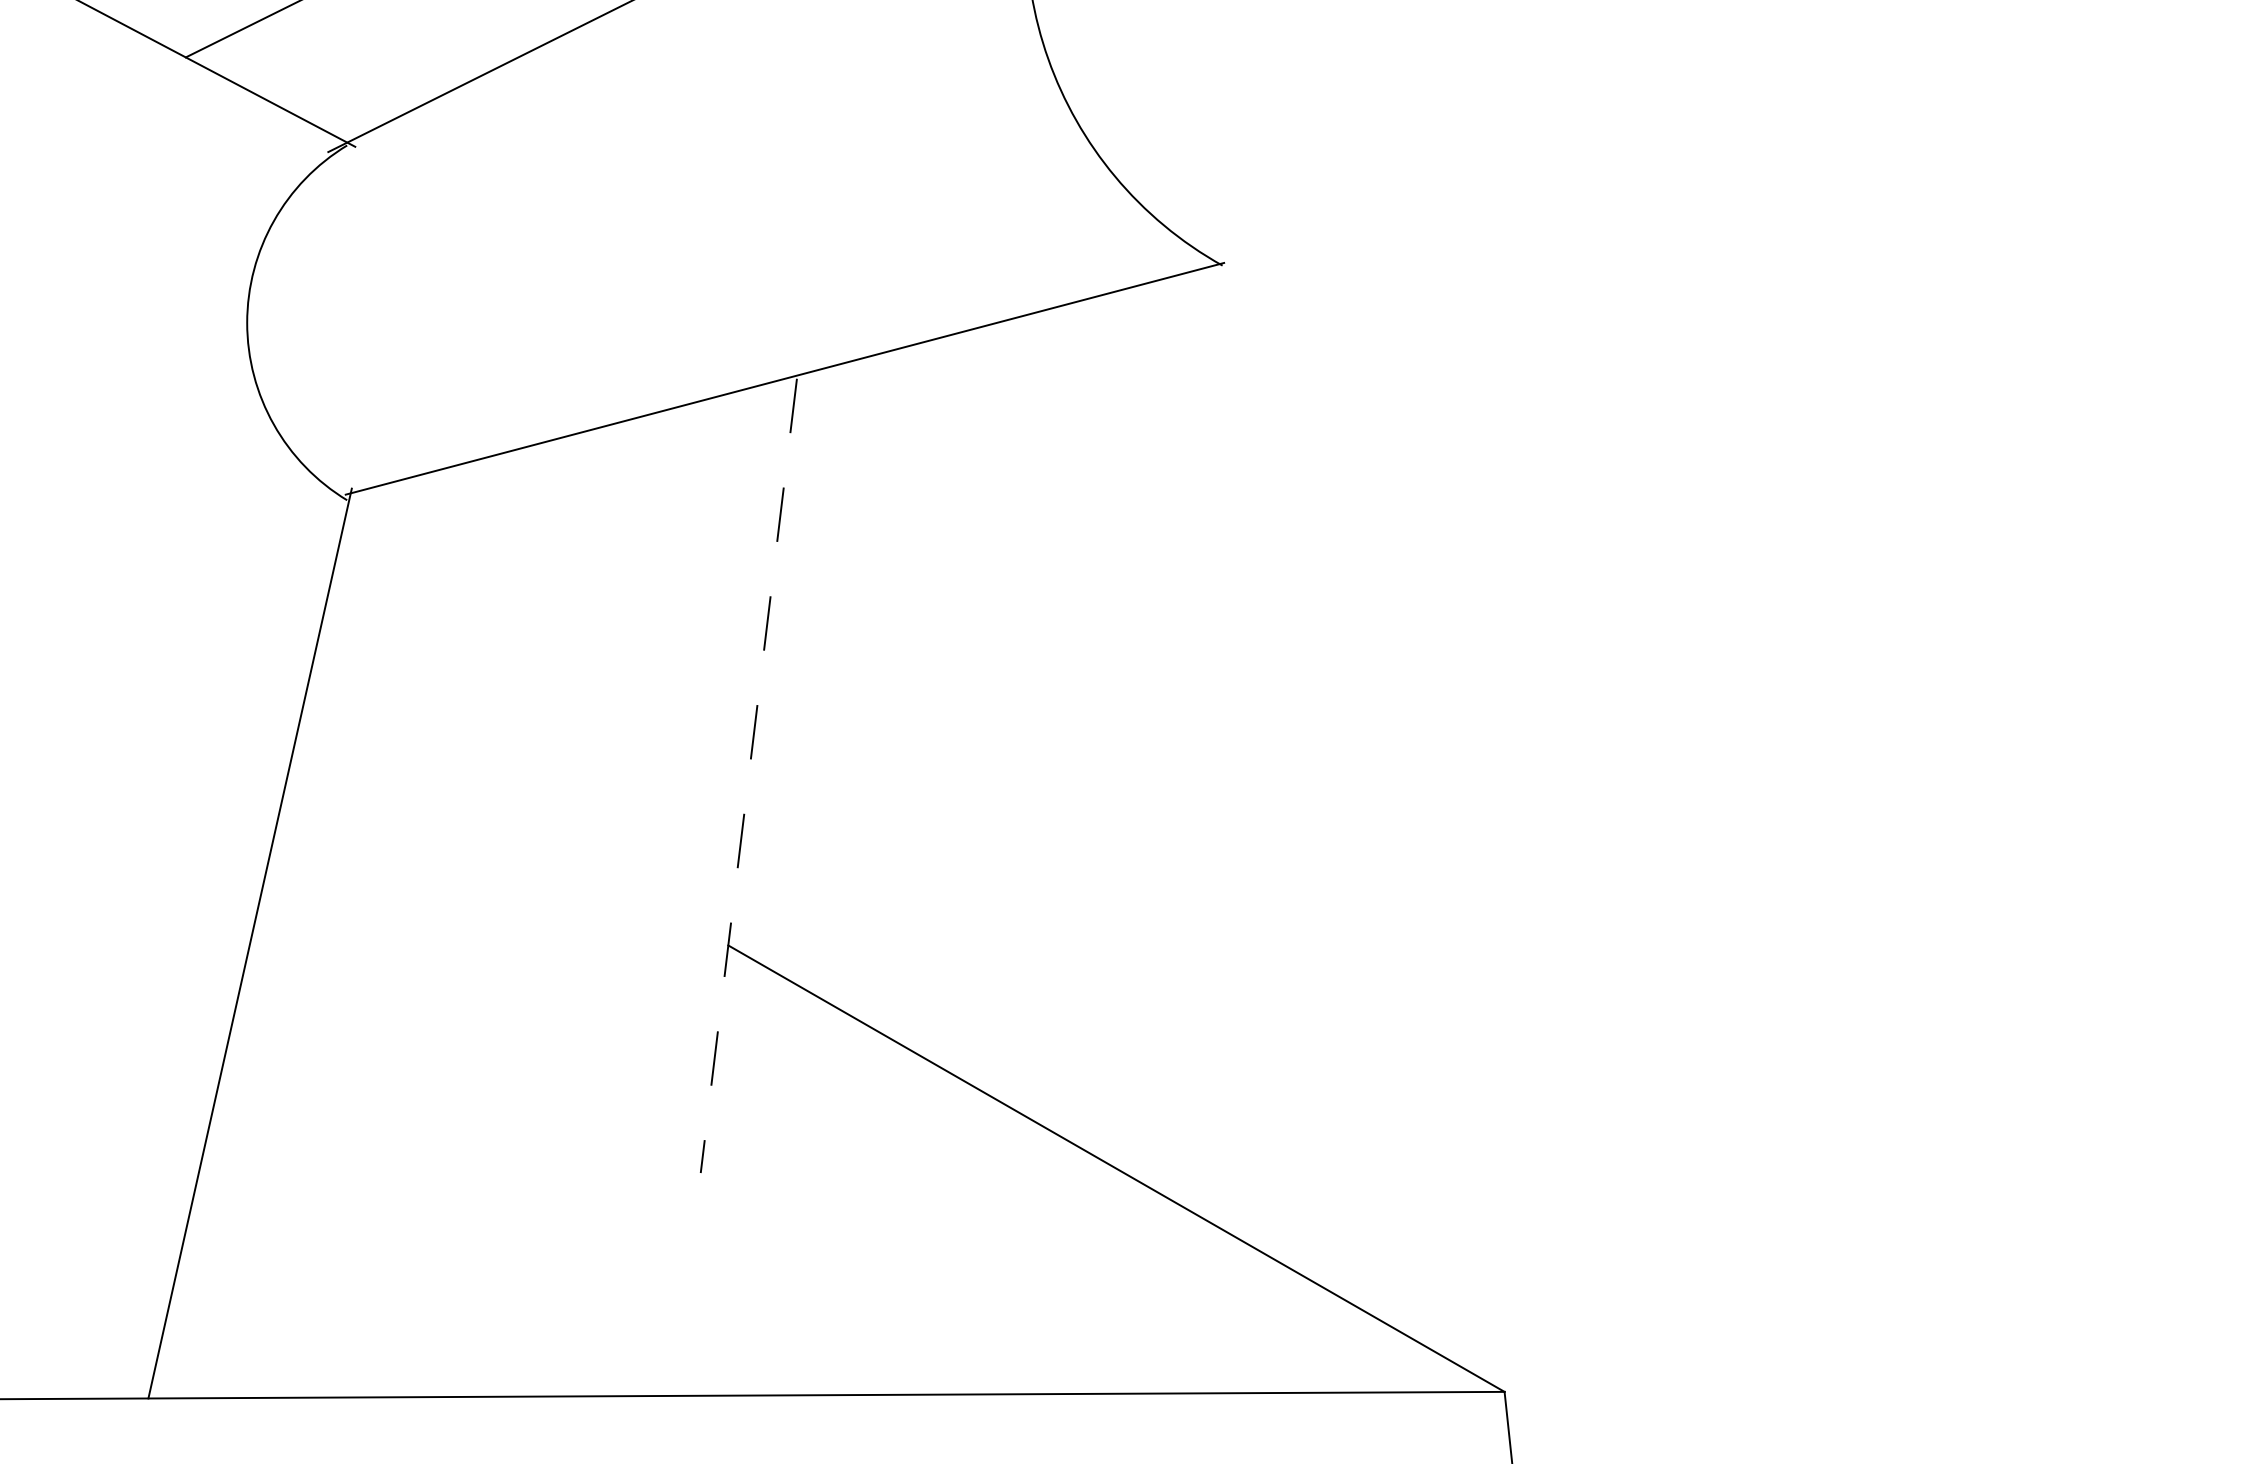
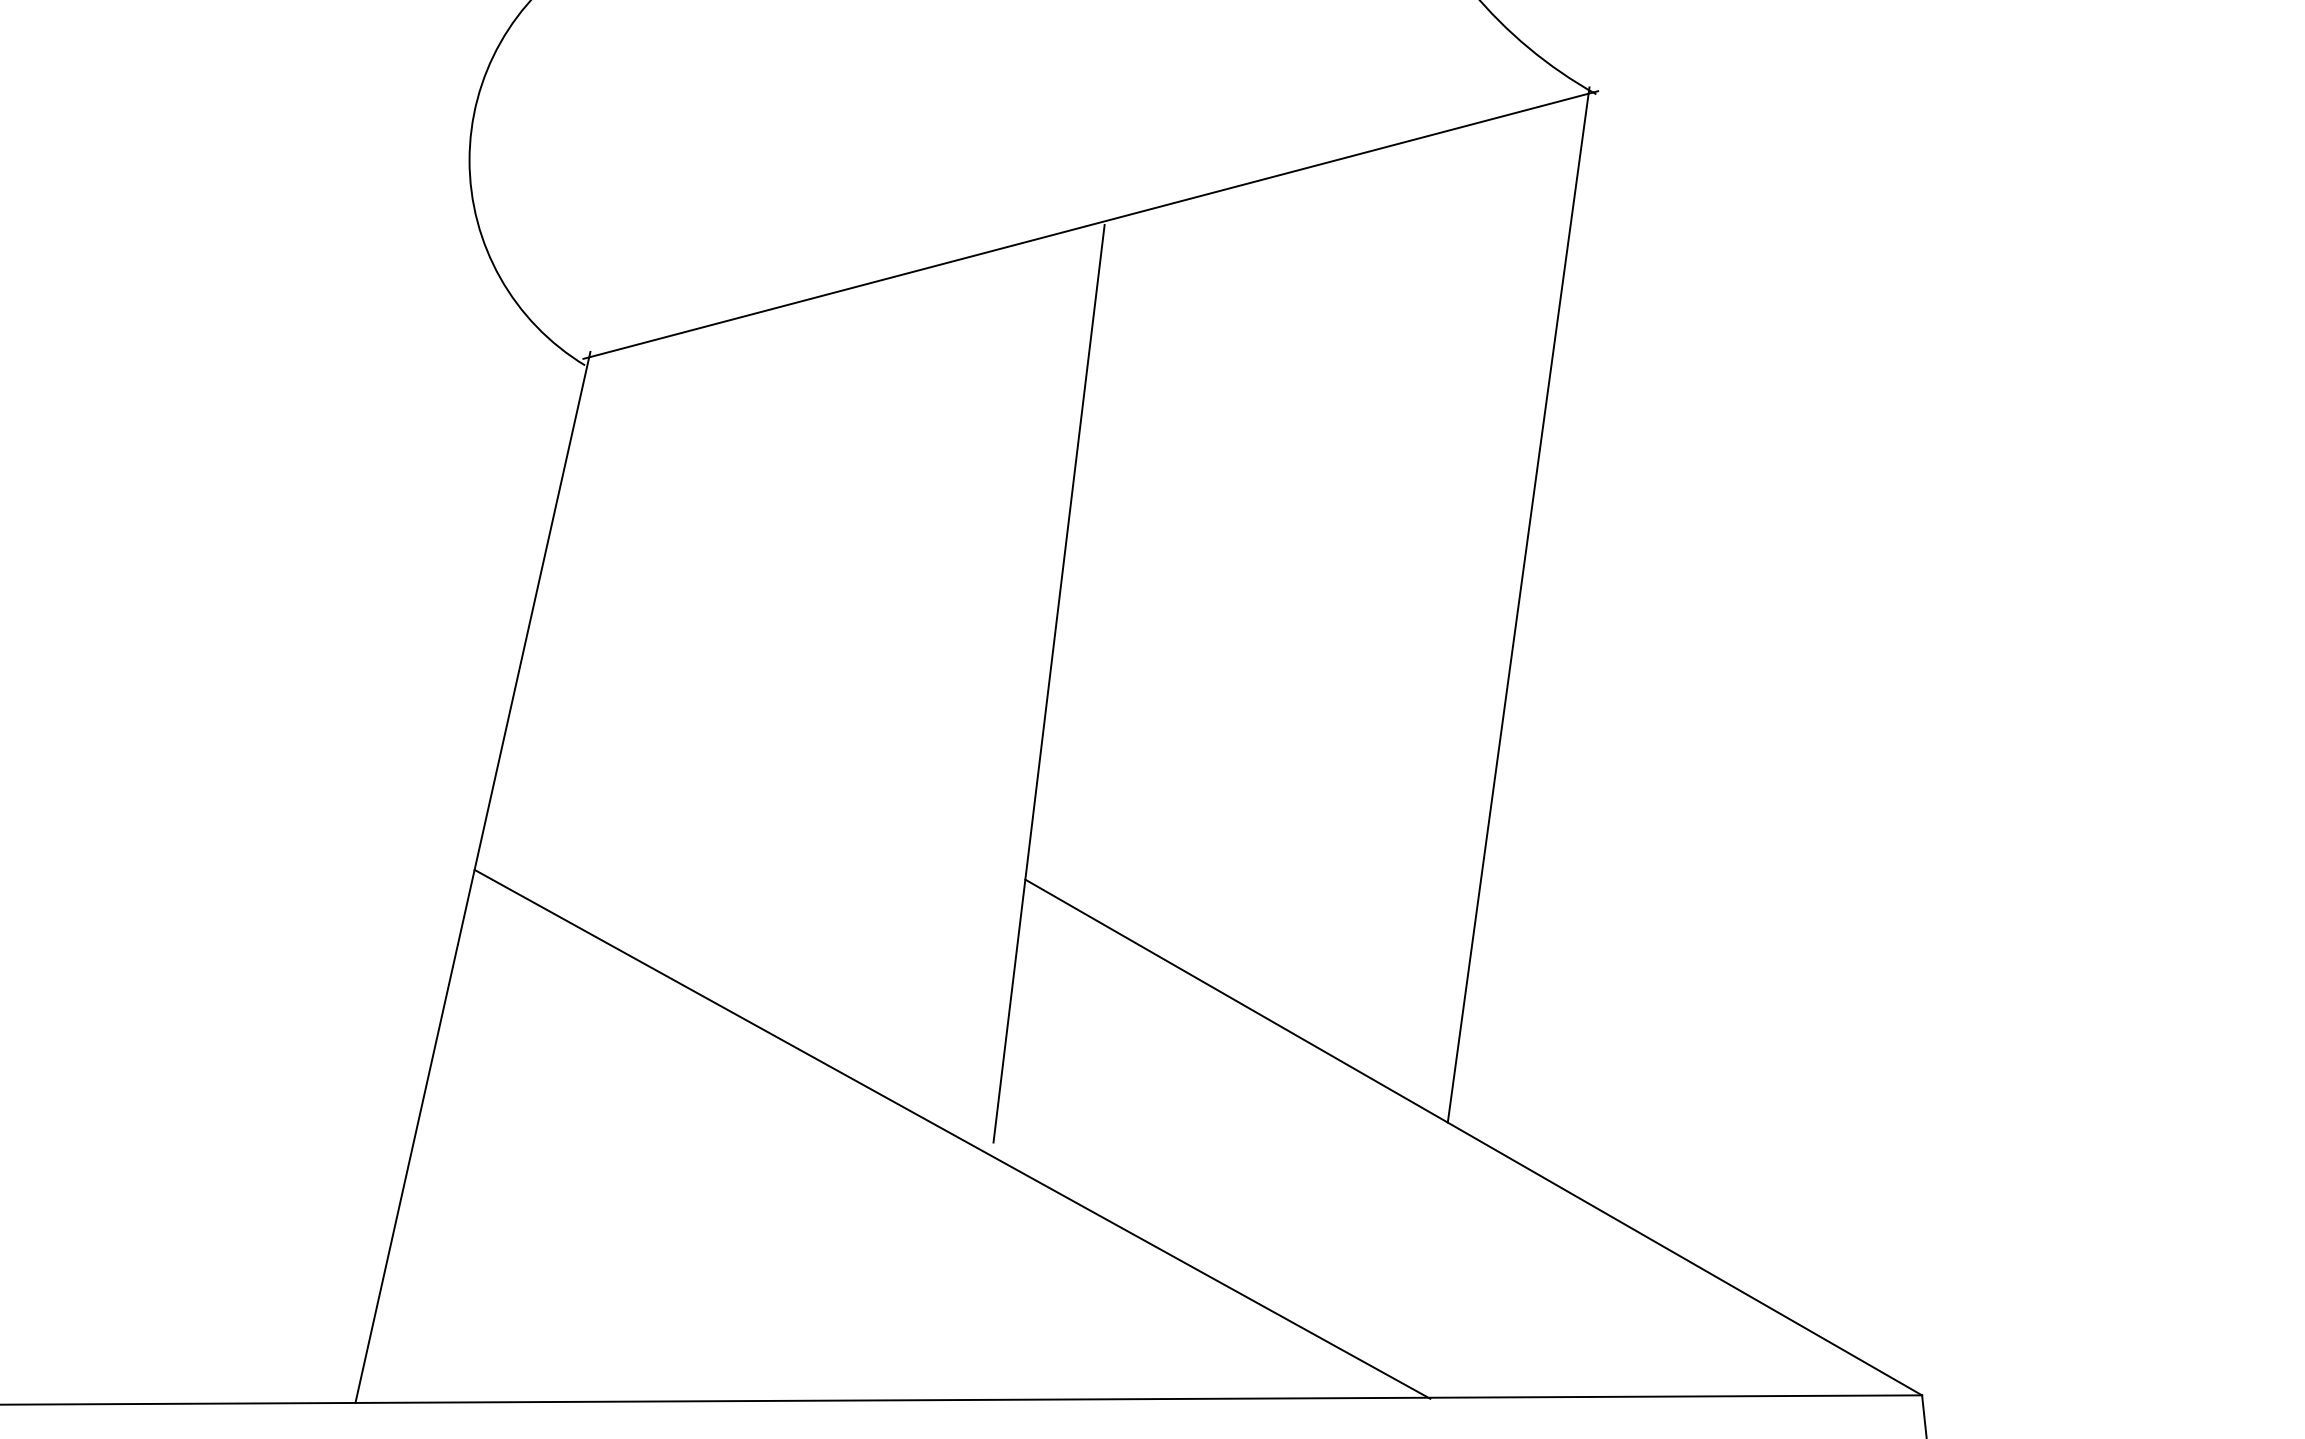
line: (1155, 707) -> (1518, 604), added
line: (748, 776) -> (1048, 684), dashed -> solid
line: (664, 1165) -> (951, 1133), added

